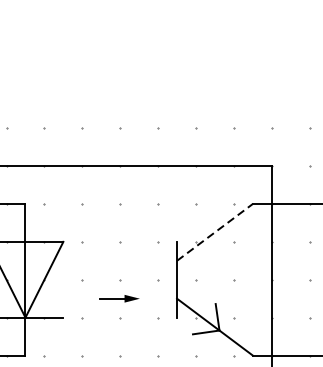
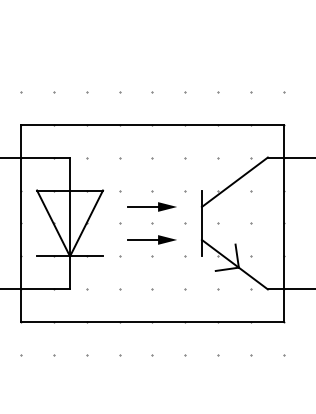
line: (215, 231) -> (235, 181), dashed -> solid
part: (119, 260) -> (151, 206), added
part: (119, 298) -> (151, 239), size x1.43

